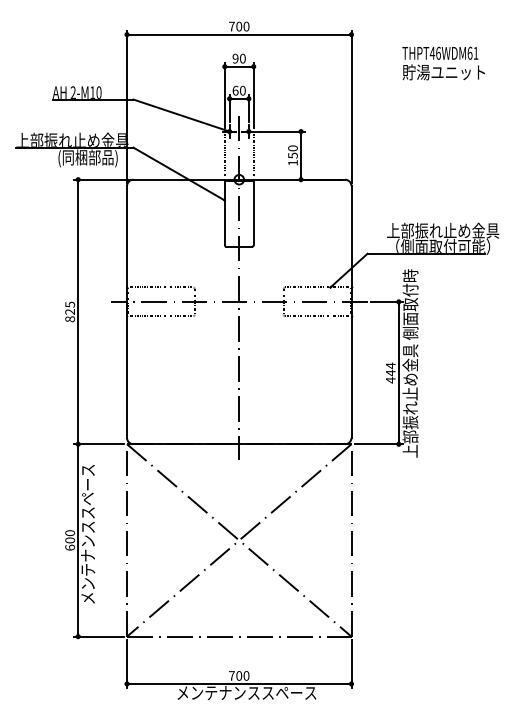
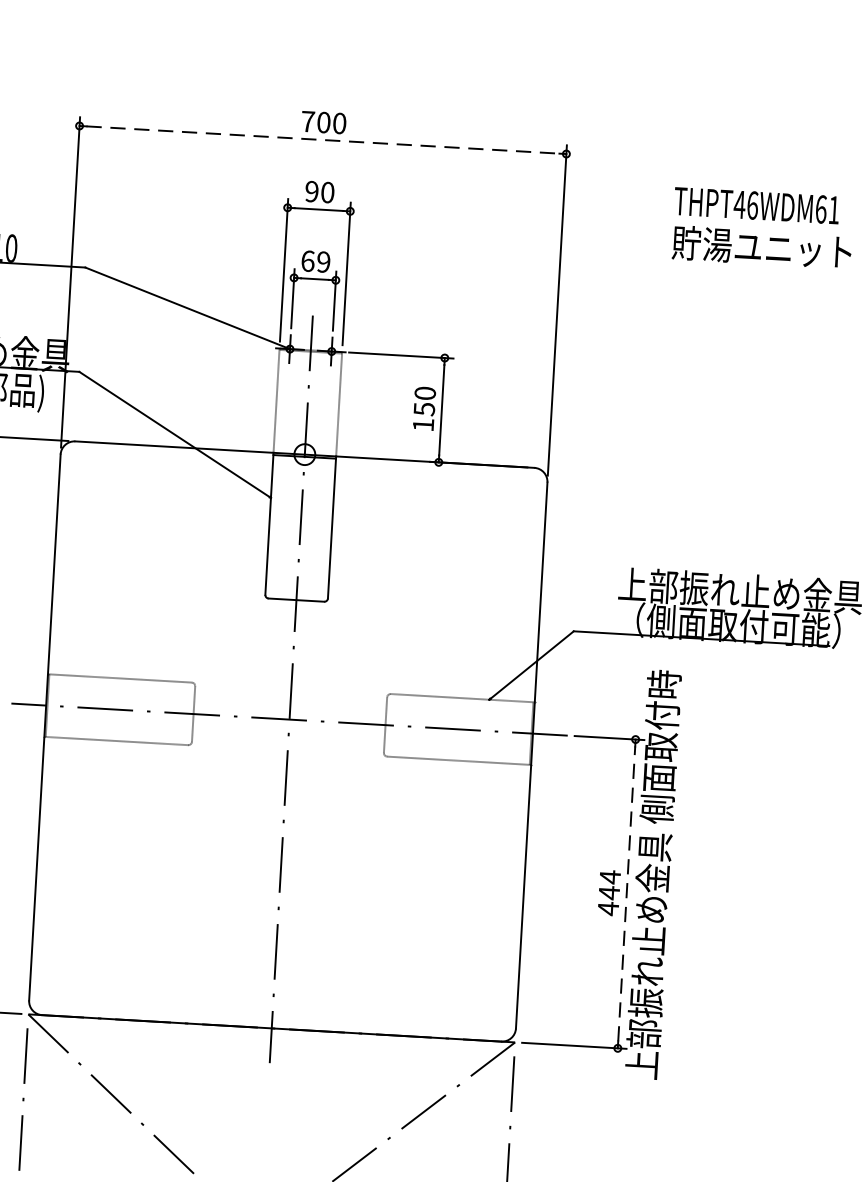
line: (239, 34) -> (323, 139), solid -> dashed
text: (242, 90) -> (323, 261), 60 -> 69
line: (398, 373) -> (625, 894), solid -> dashed

